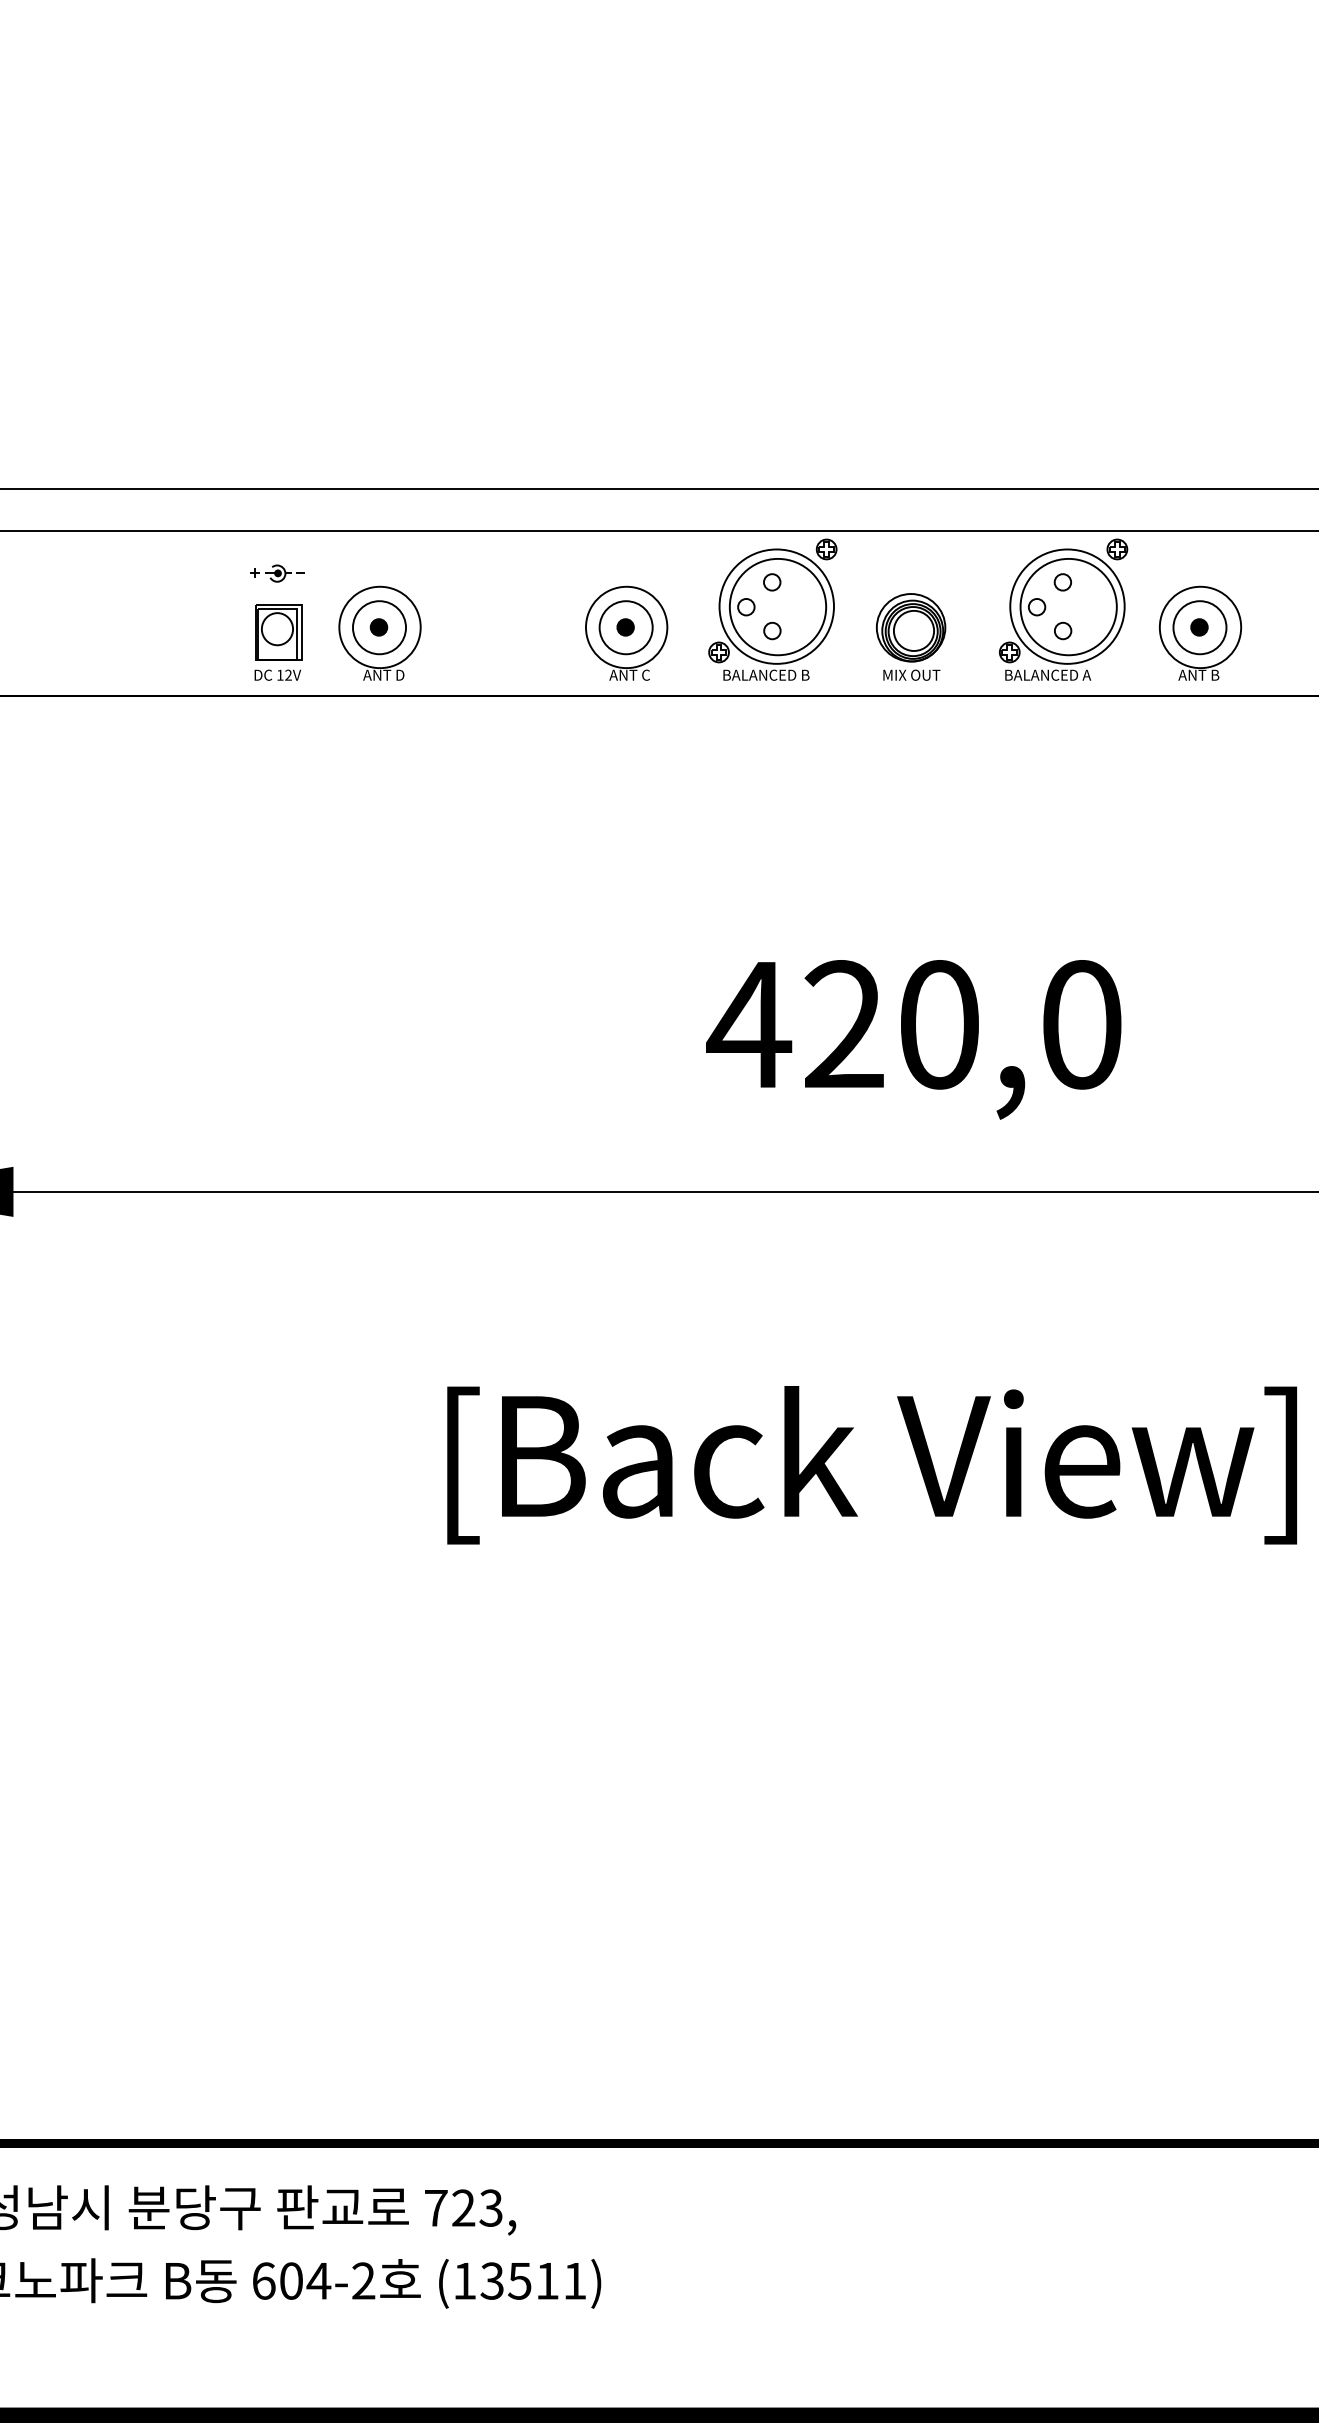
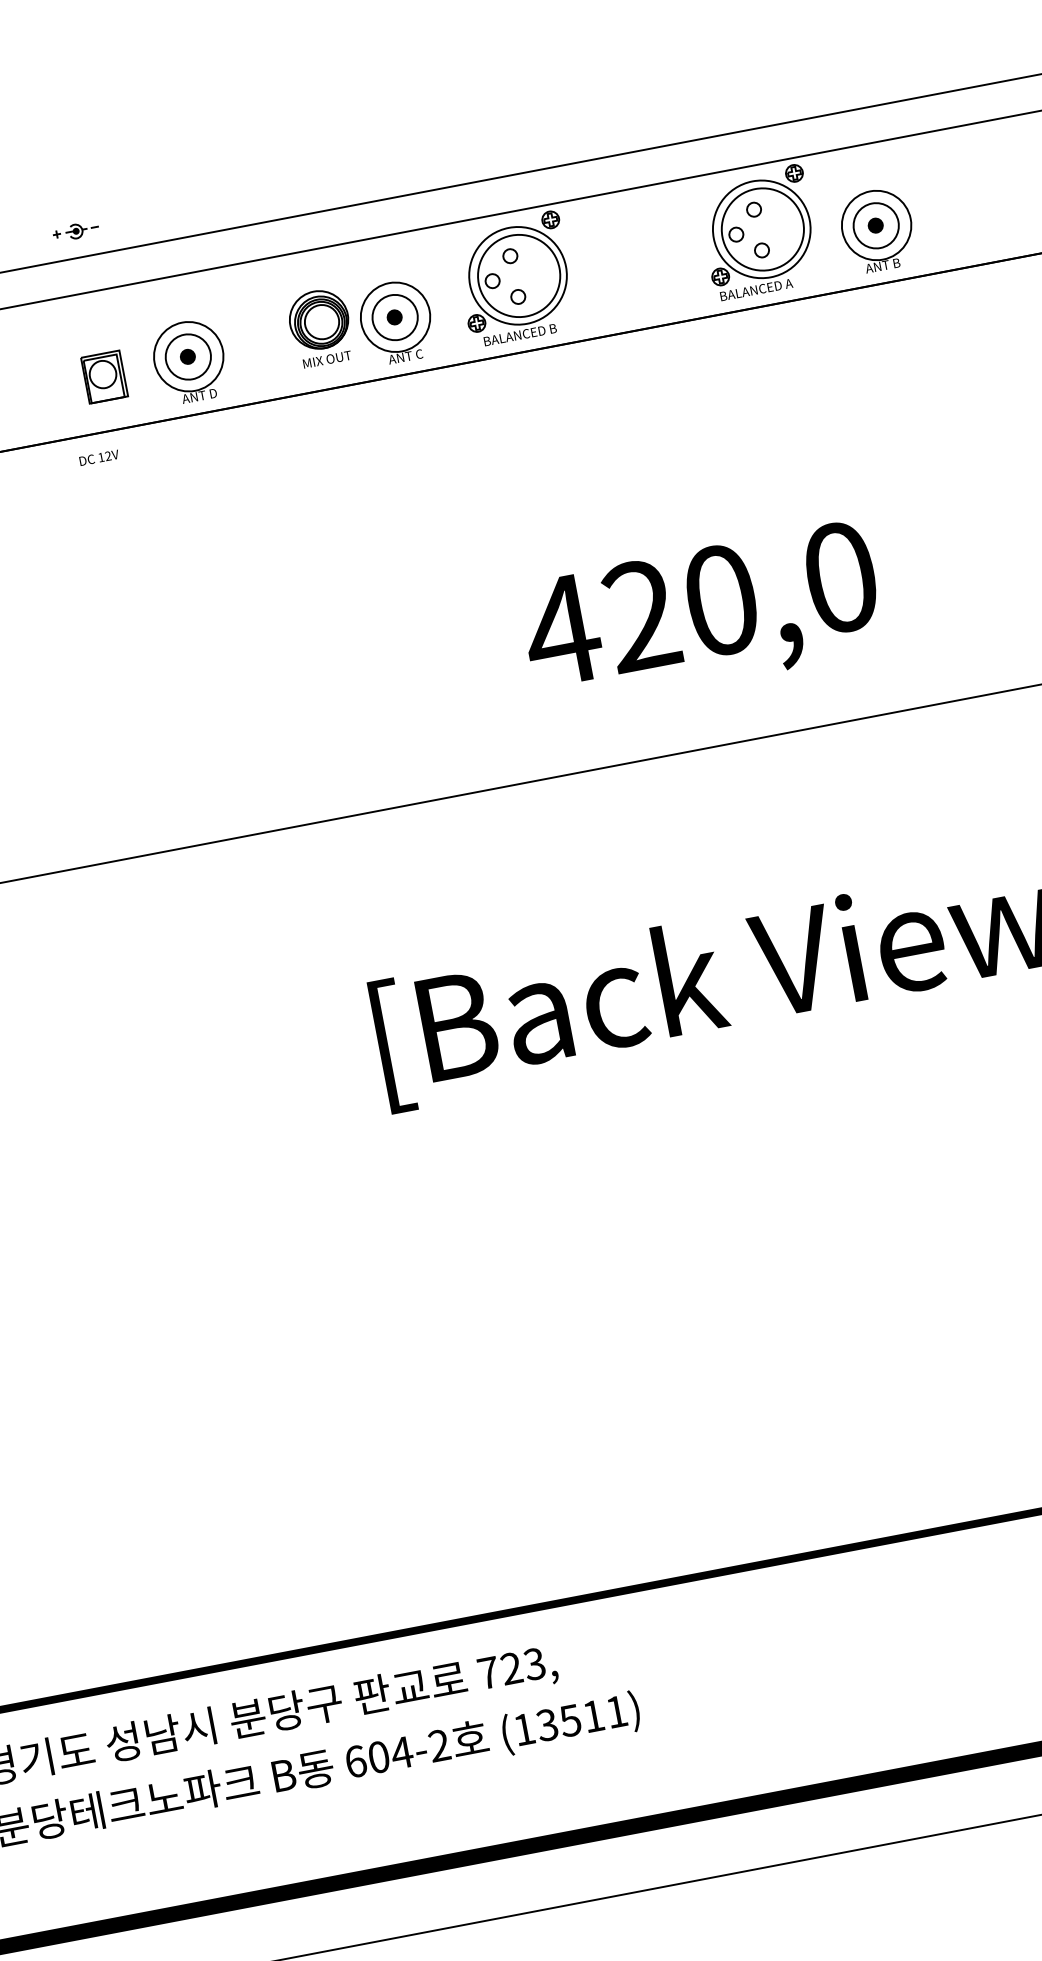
part: (277, 573) -> (75, 231), moved
part: (911, 636) -> (320, 327), moved
text: (277, 674) -> (98, 457), moved

